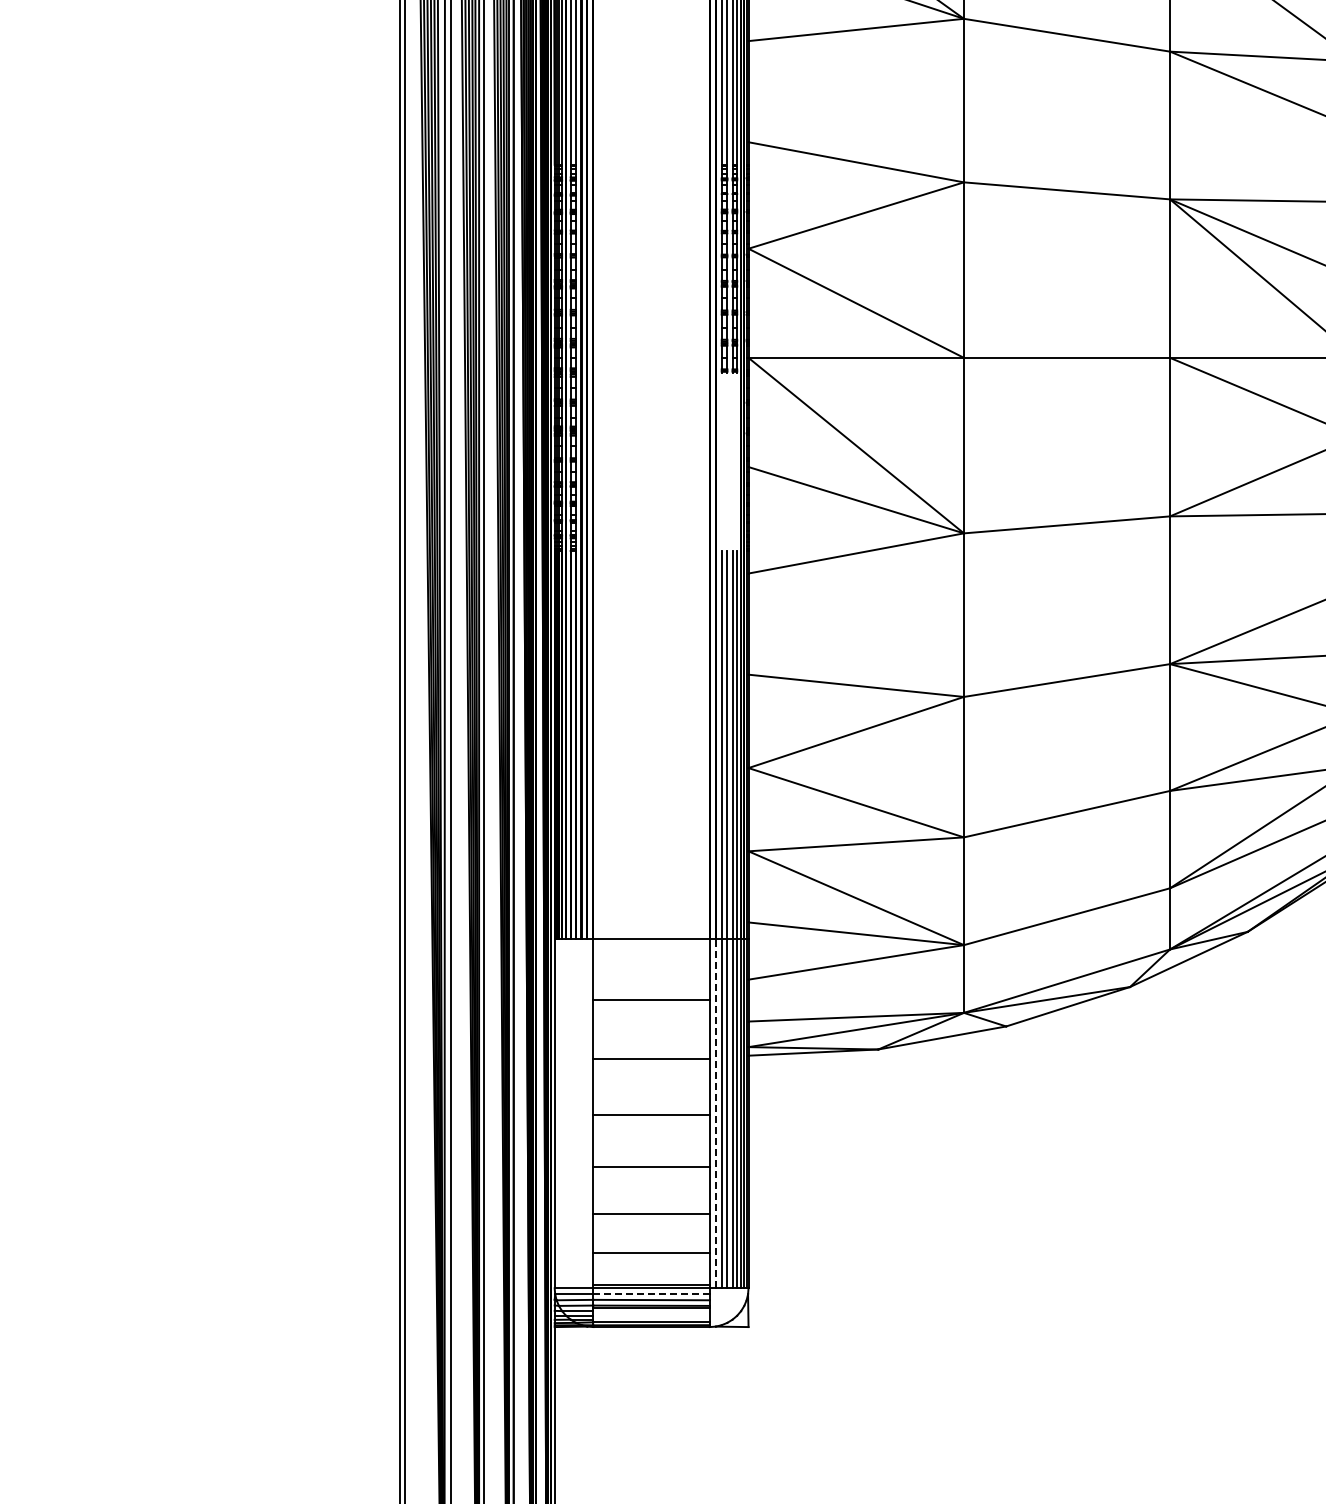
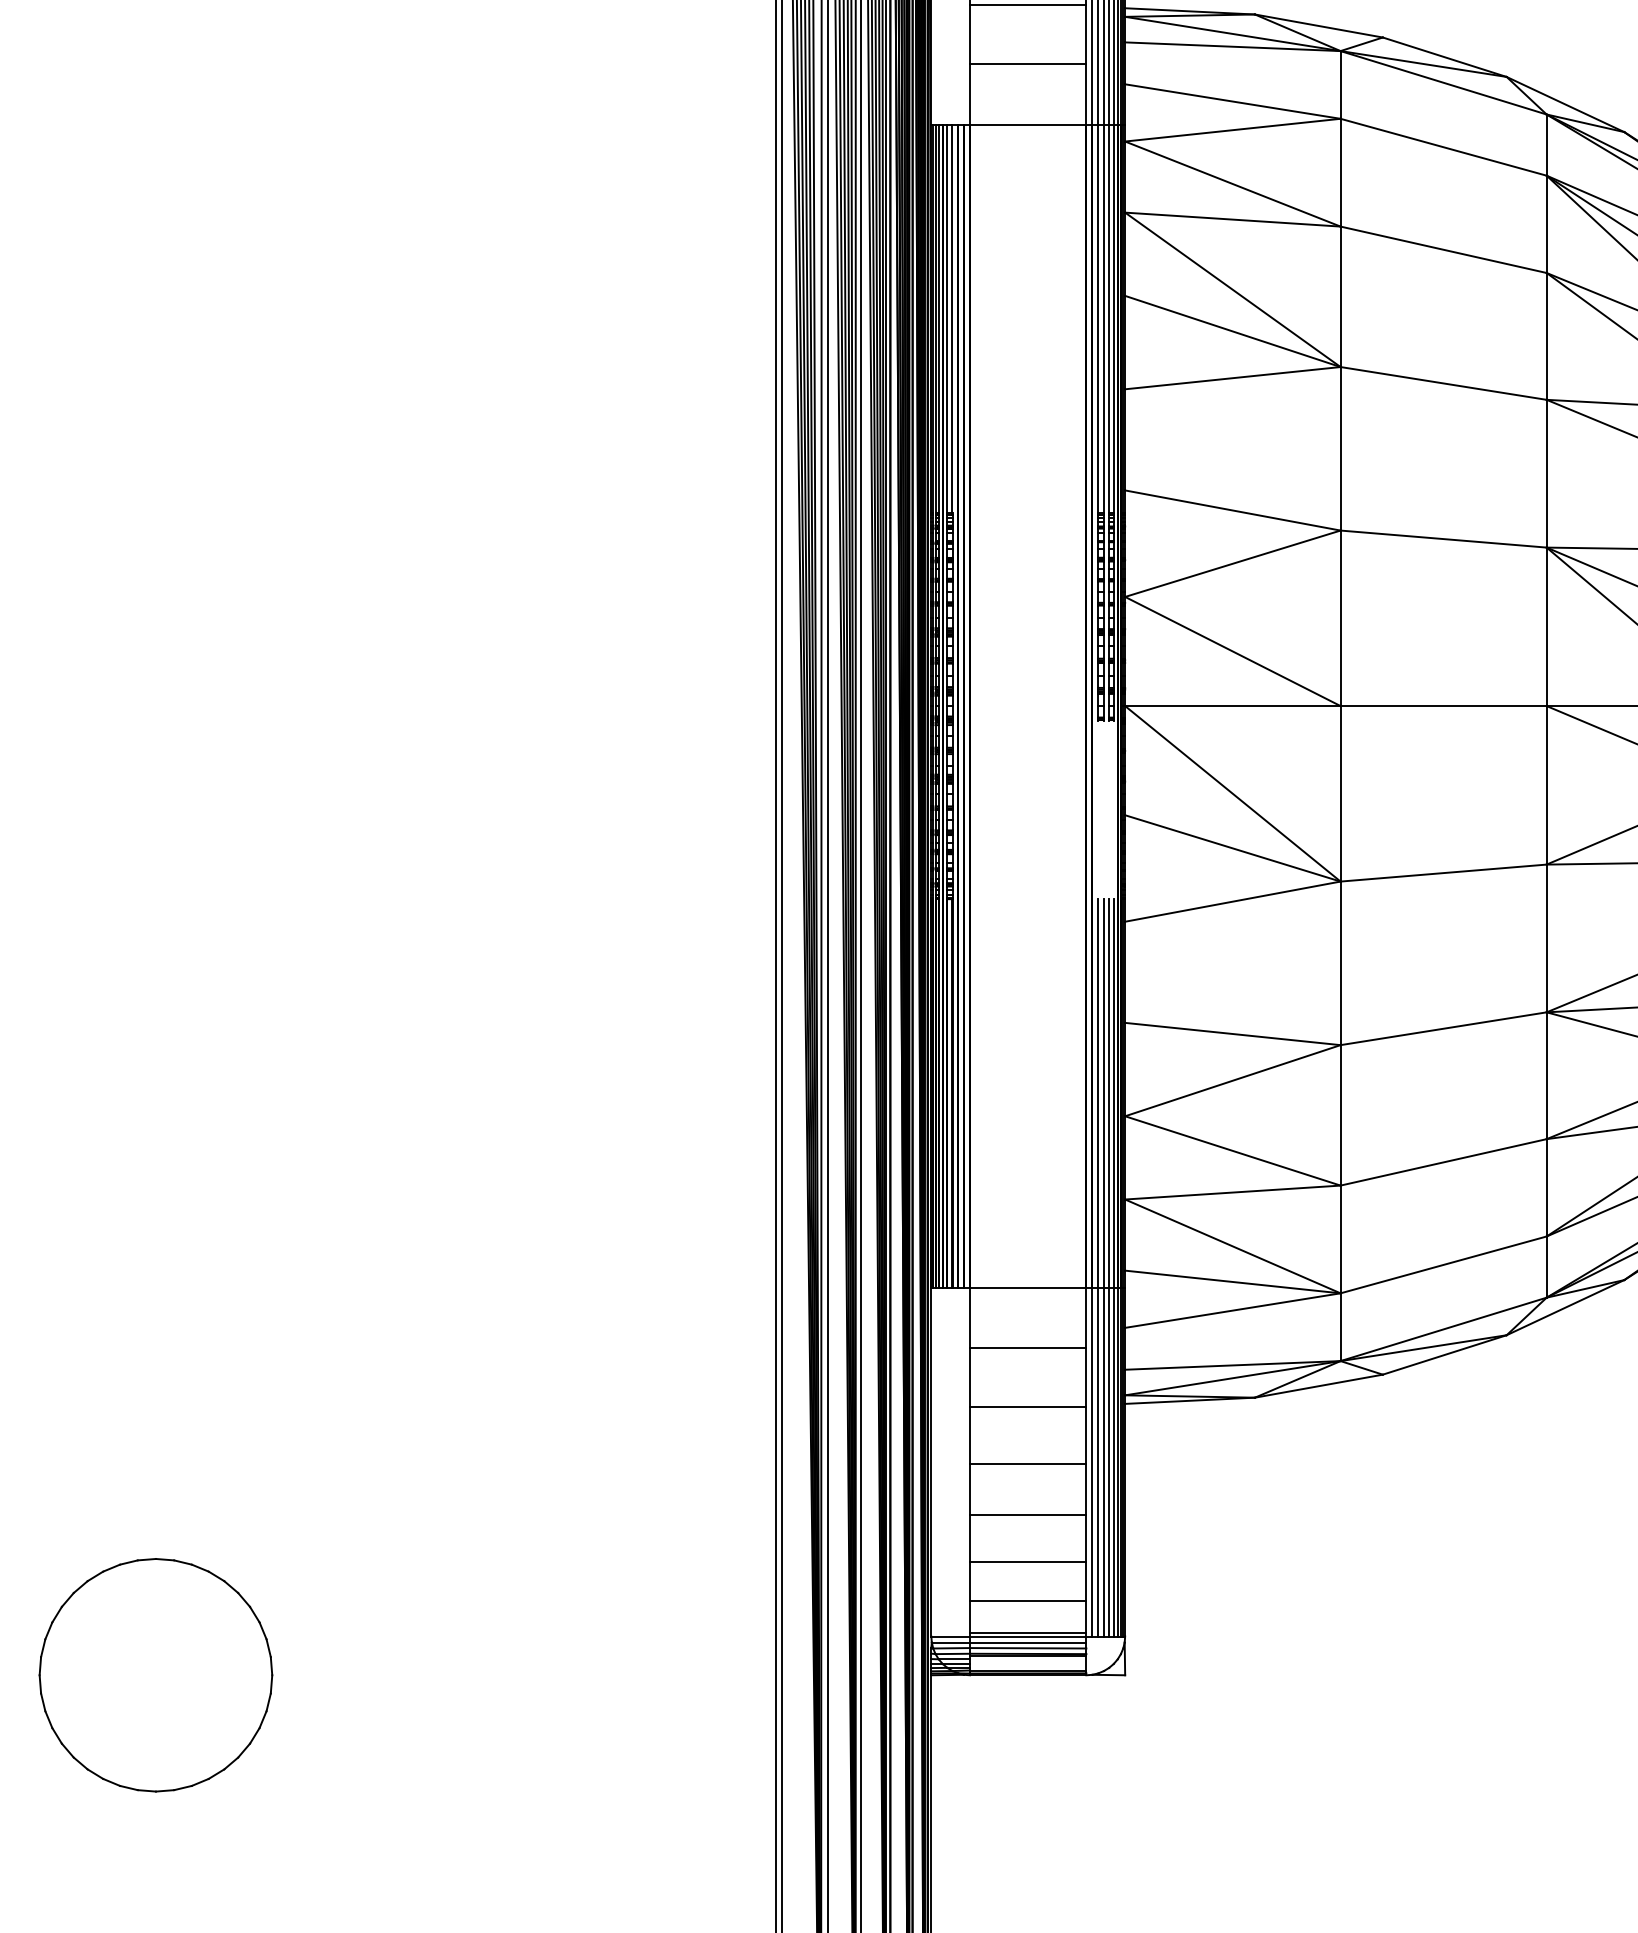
line: (715, 1113) -> (1092, 1461), dashed -> solid
line: (651, 1294) -> (1028, 1642), dashed -> solid

